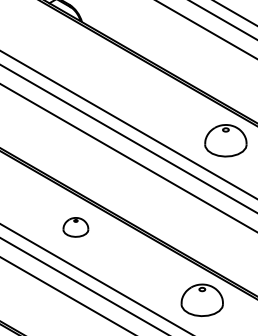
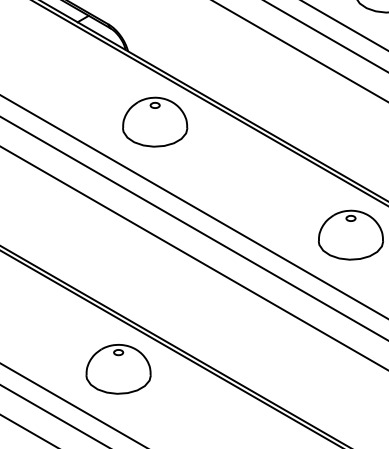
part: (98, 67) -> (153, 121), added
part: (75, 227) -> (118, 369), size x1.67

